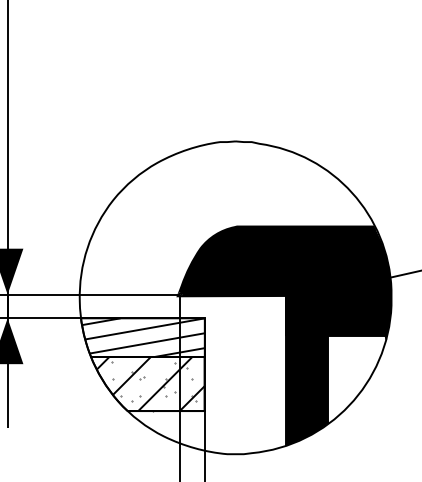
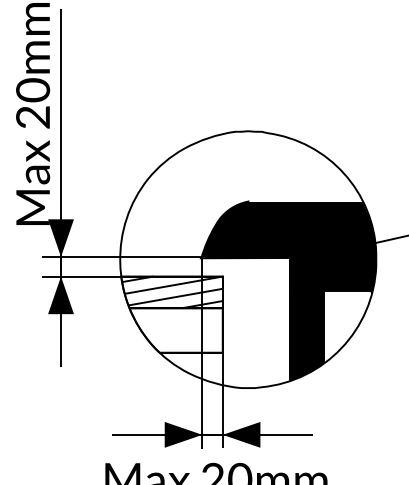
fill: (306, 228) -> (306, 202), removed
hatch: (150, 384) -> (178, 330), removed

